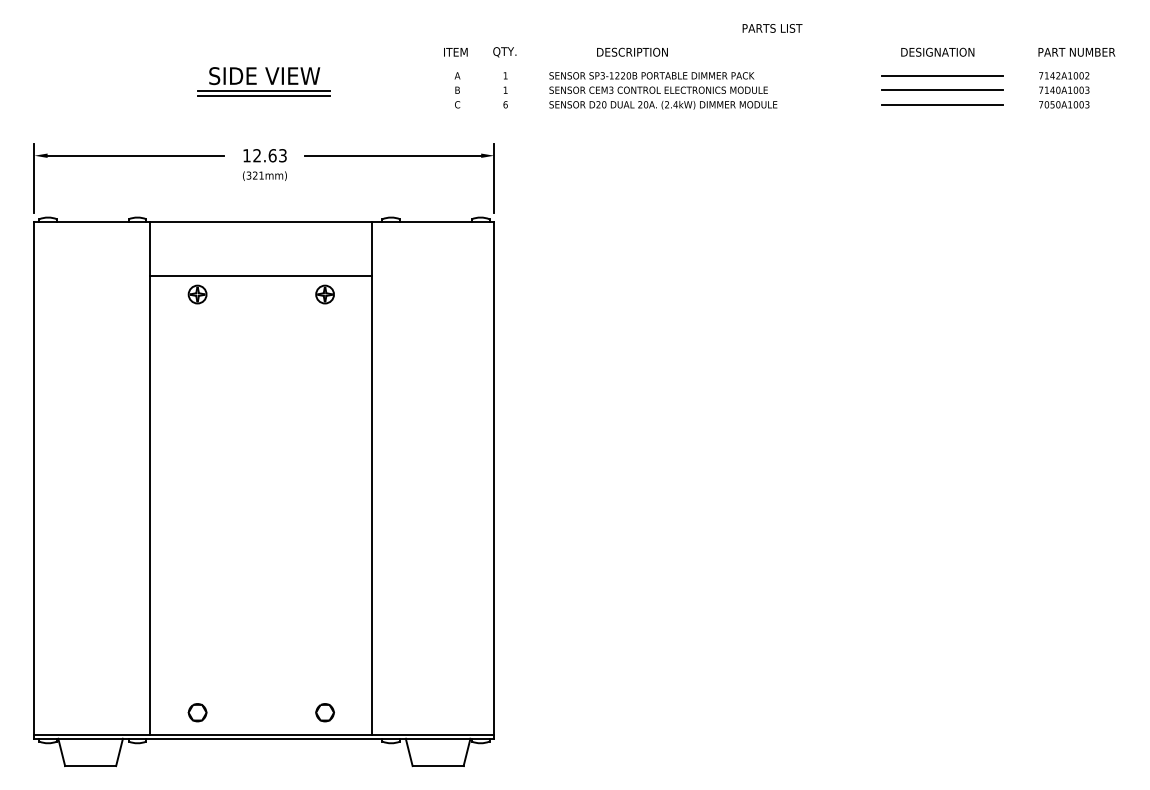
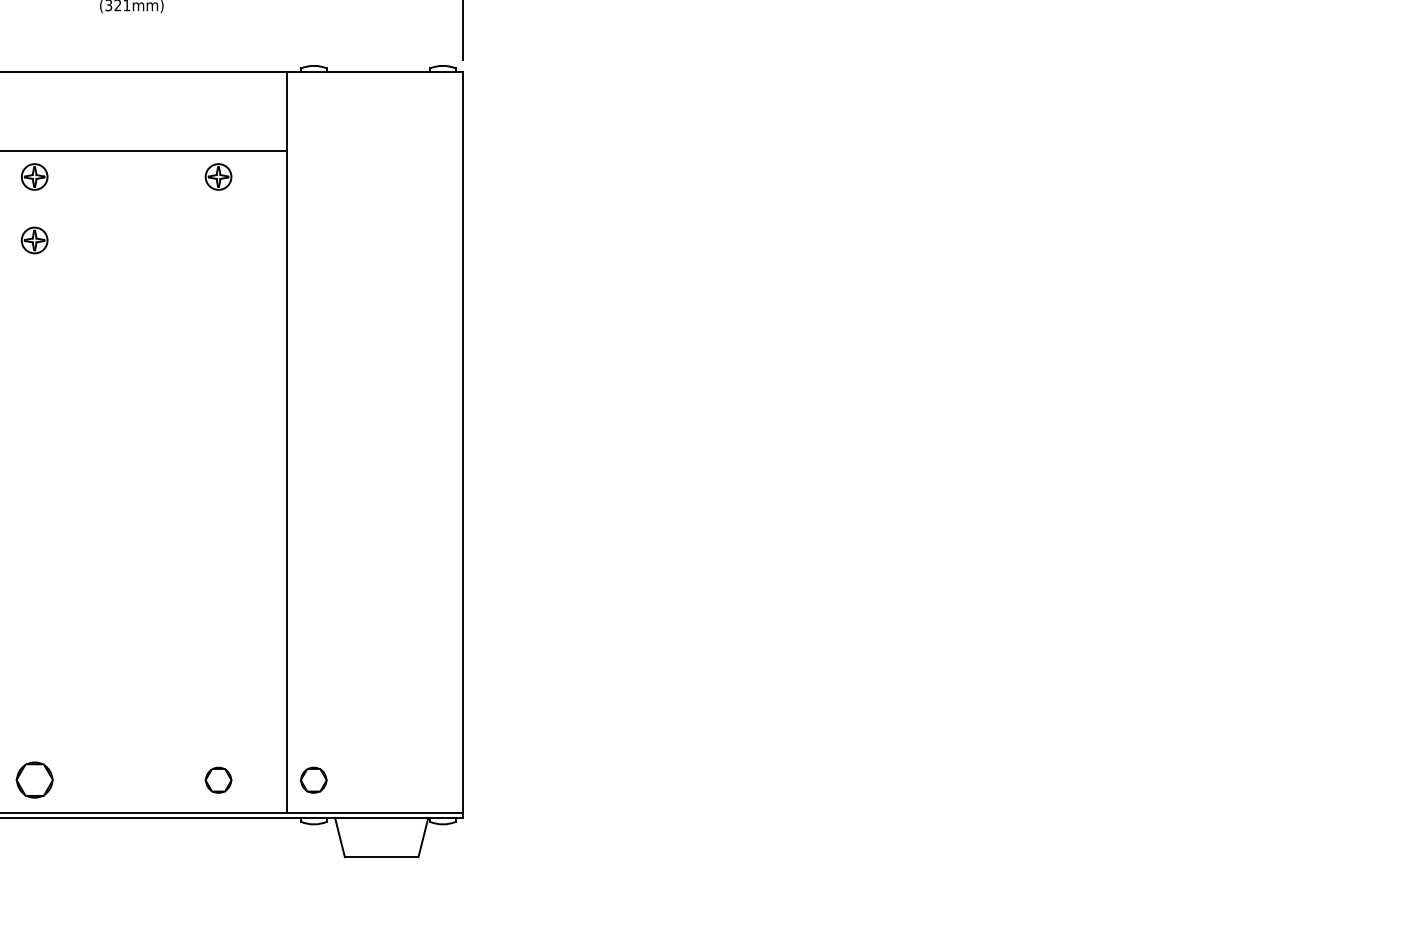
part: (197, 338) -> (34, 240), added
part: (197, 712) -> (34, 779), size x1.4
part: (390, 712) -> (312, 779), added

